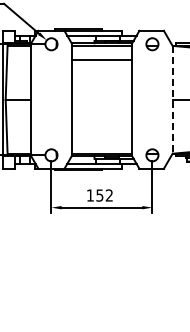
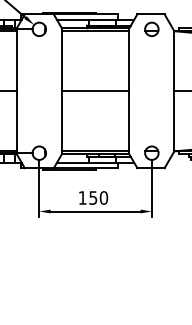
line: (101, 59) -> (95, 90), moved
line: (172, 99) -> (174, 90), dashed -> solid
text: (109, 195) -> (104, 197), 152 -> 150

